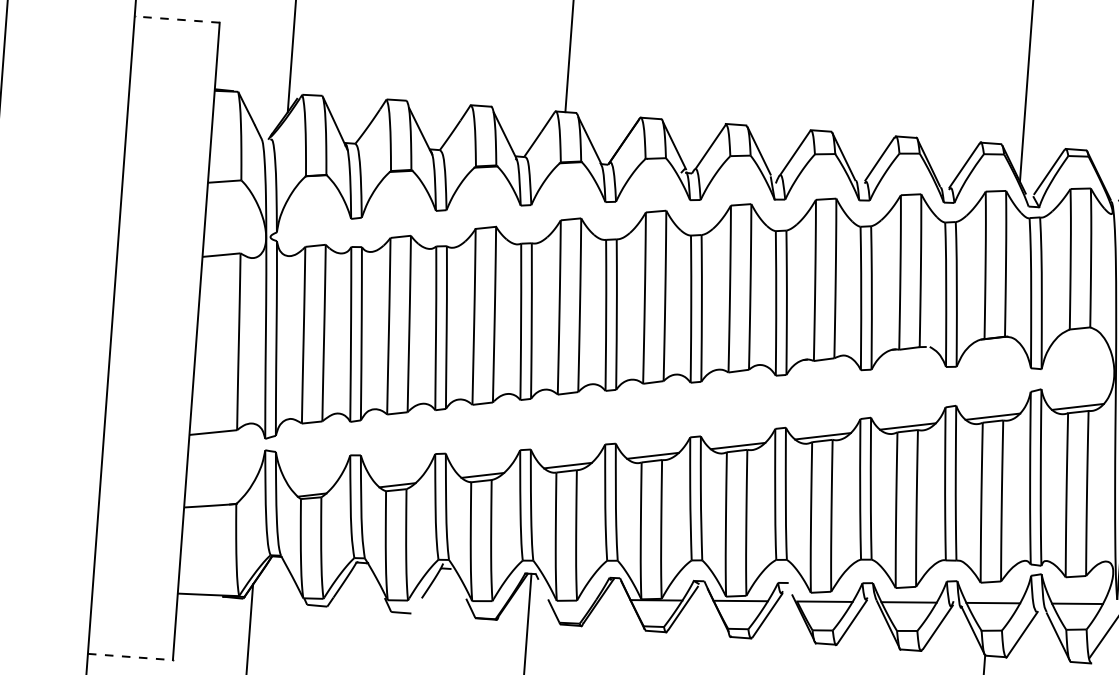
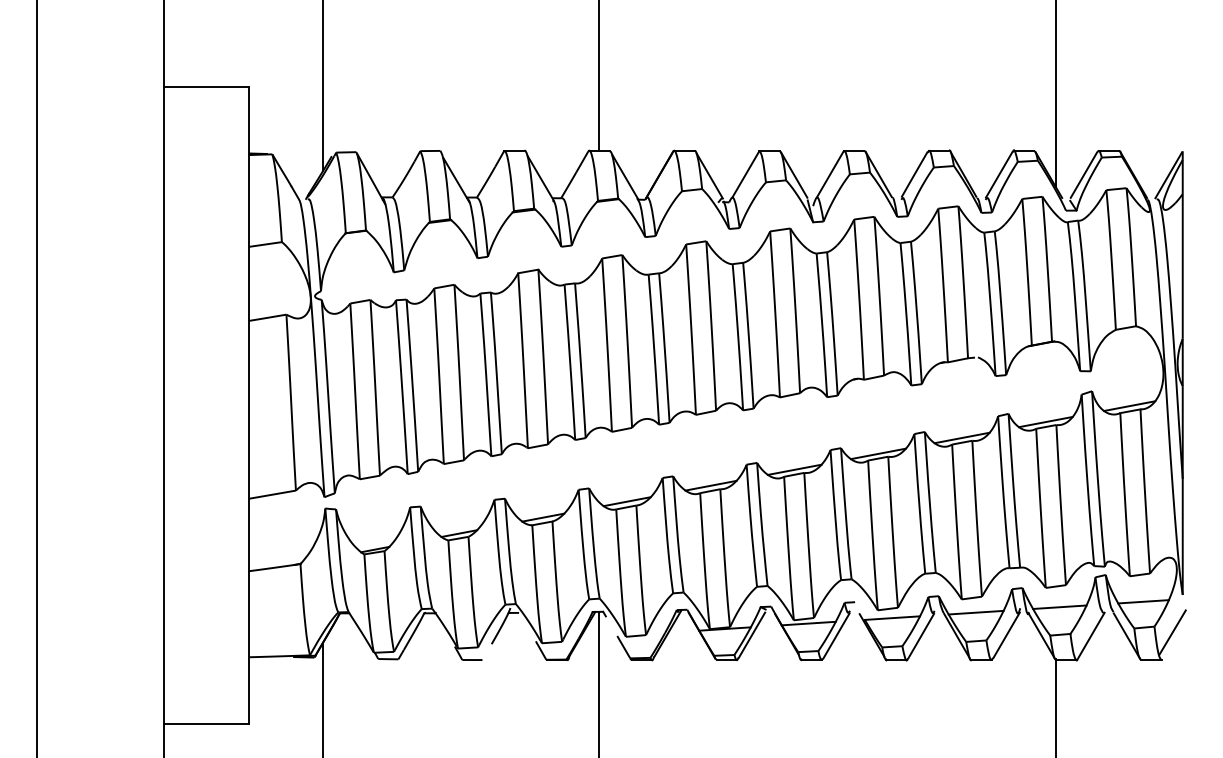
line: (176, 19) -> (205, 87), dashed -> solid
line: (130, 656) -> (206, 723), dashed -> solid

